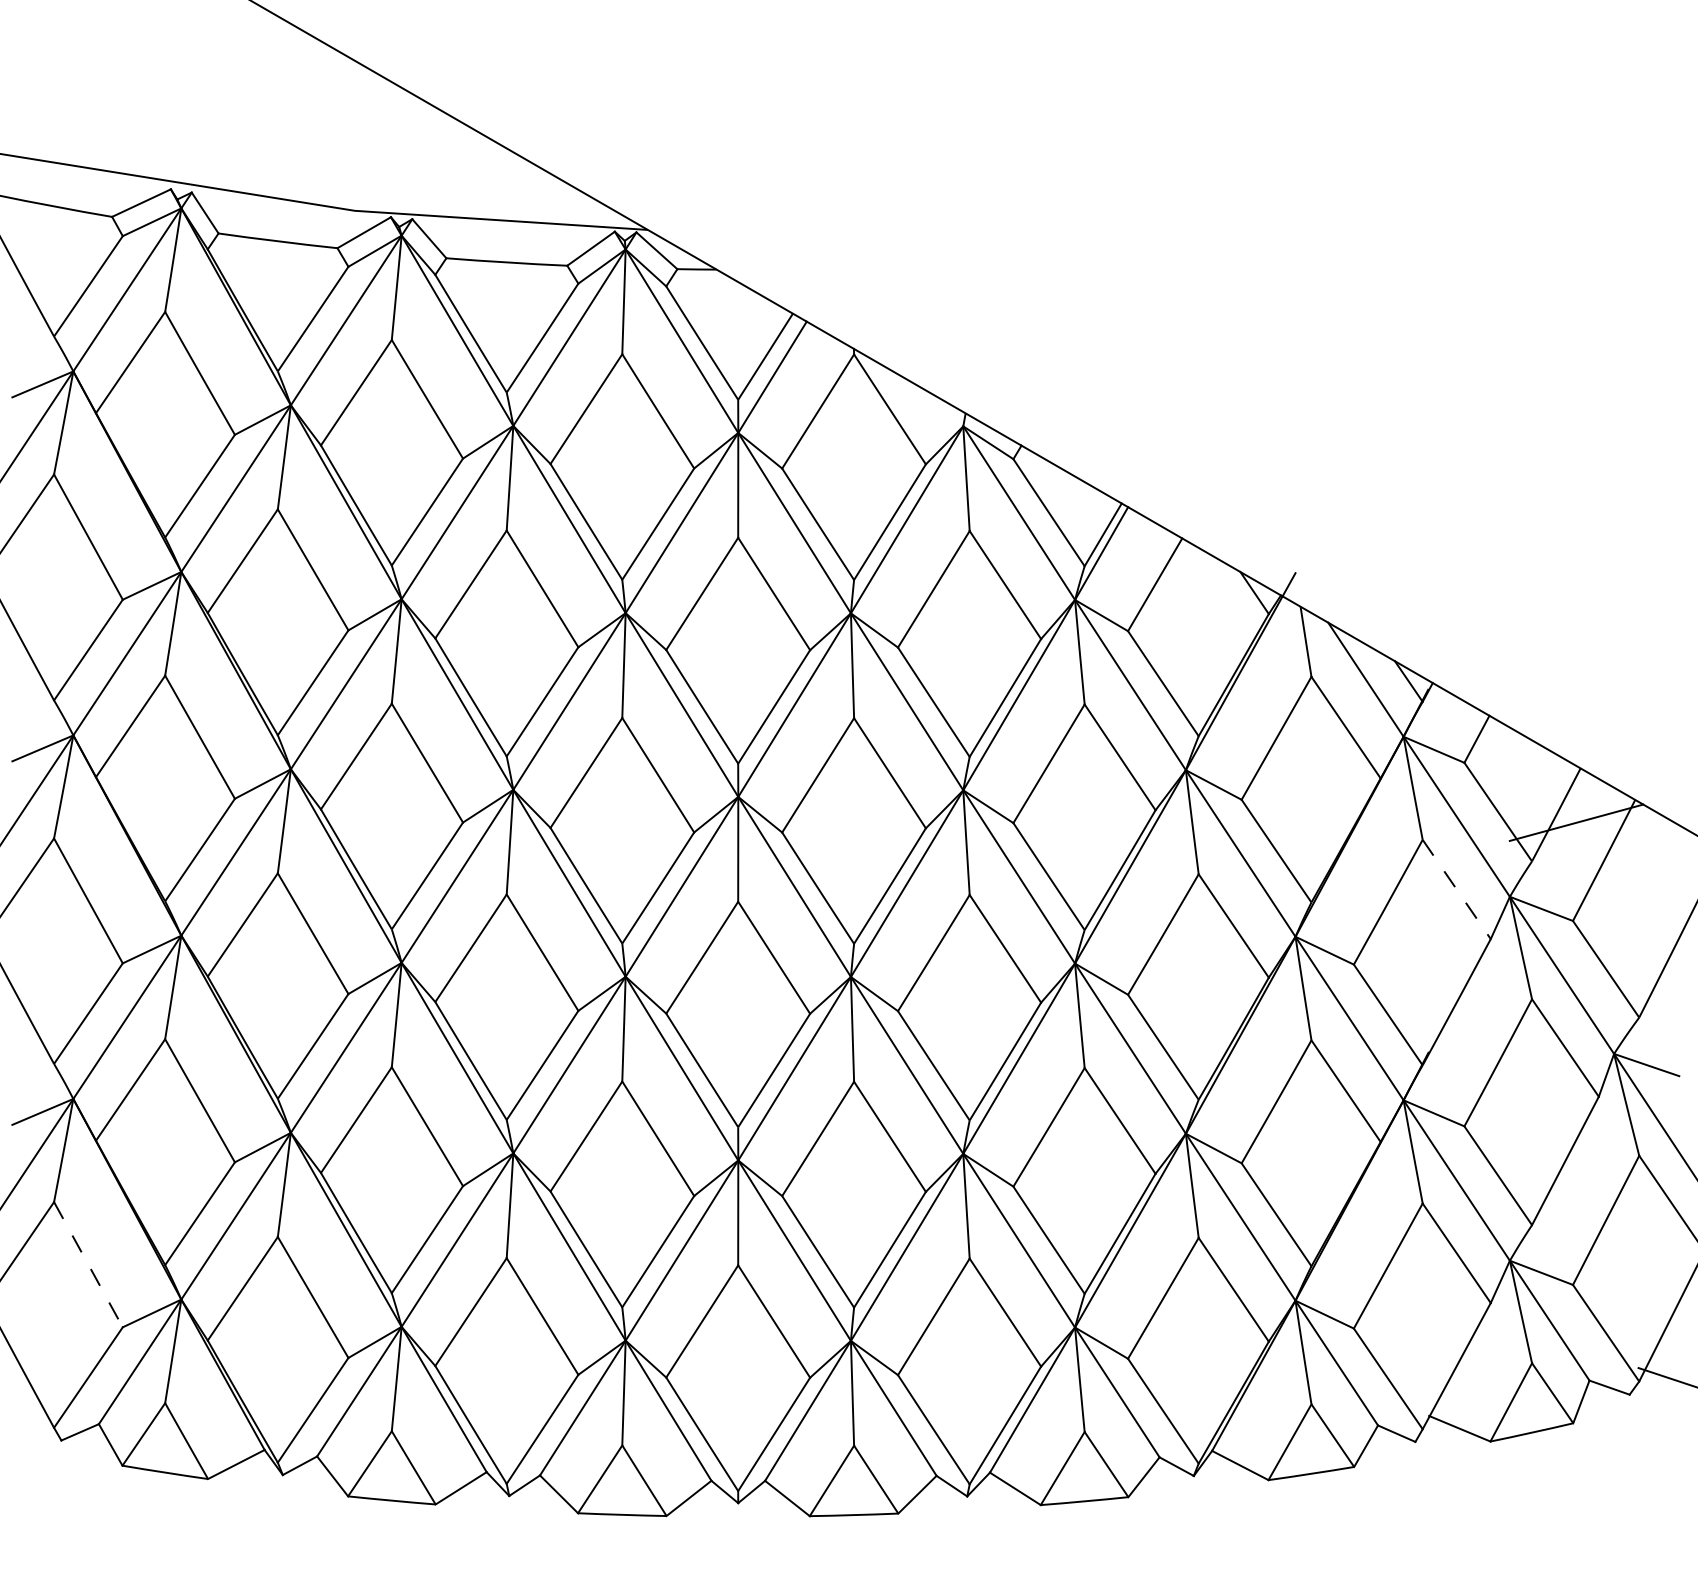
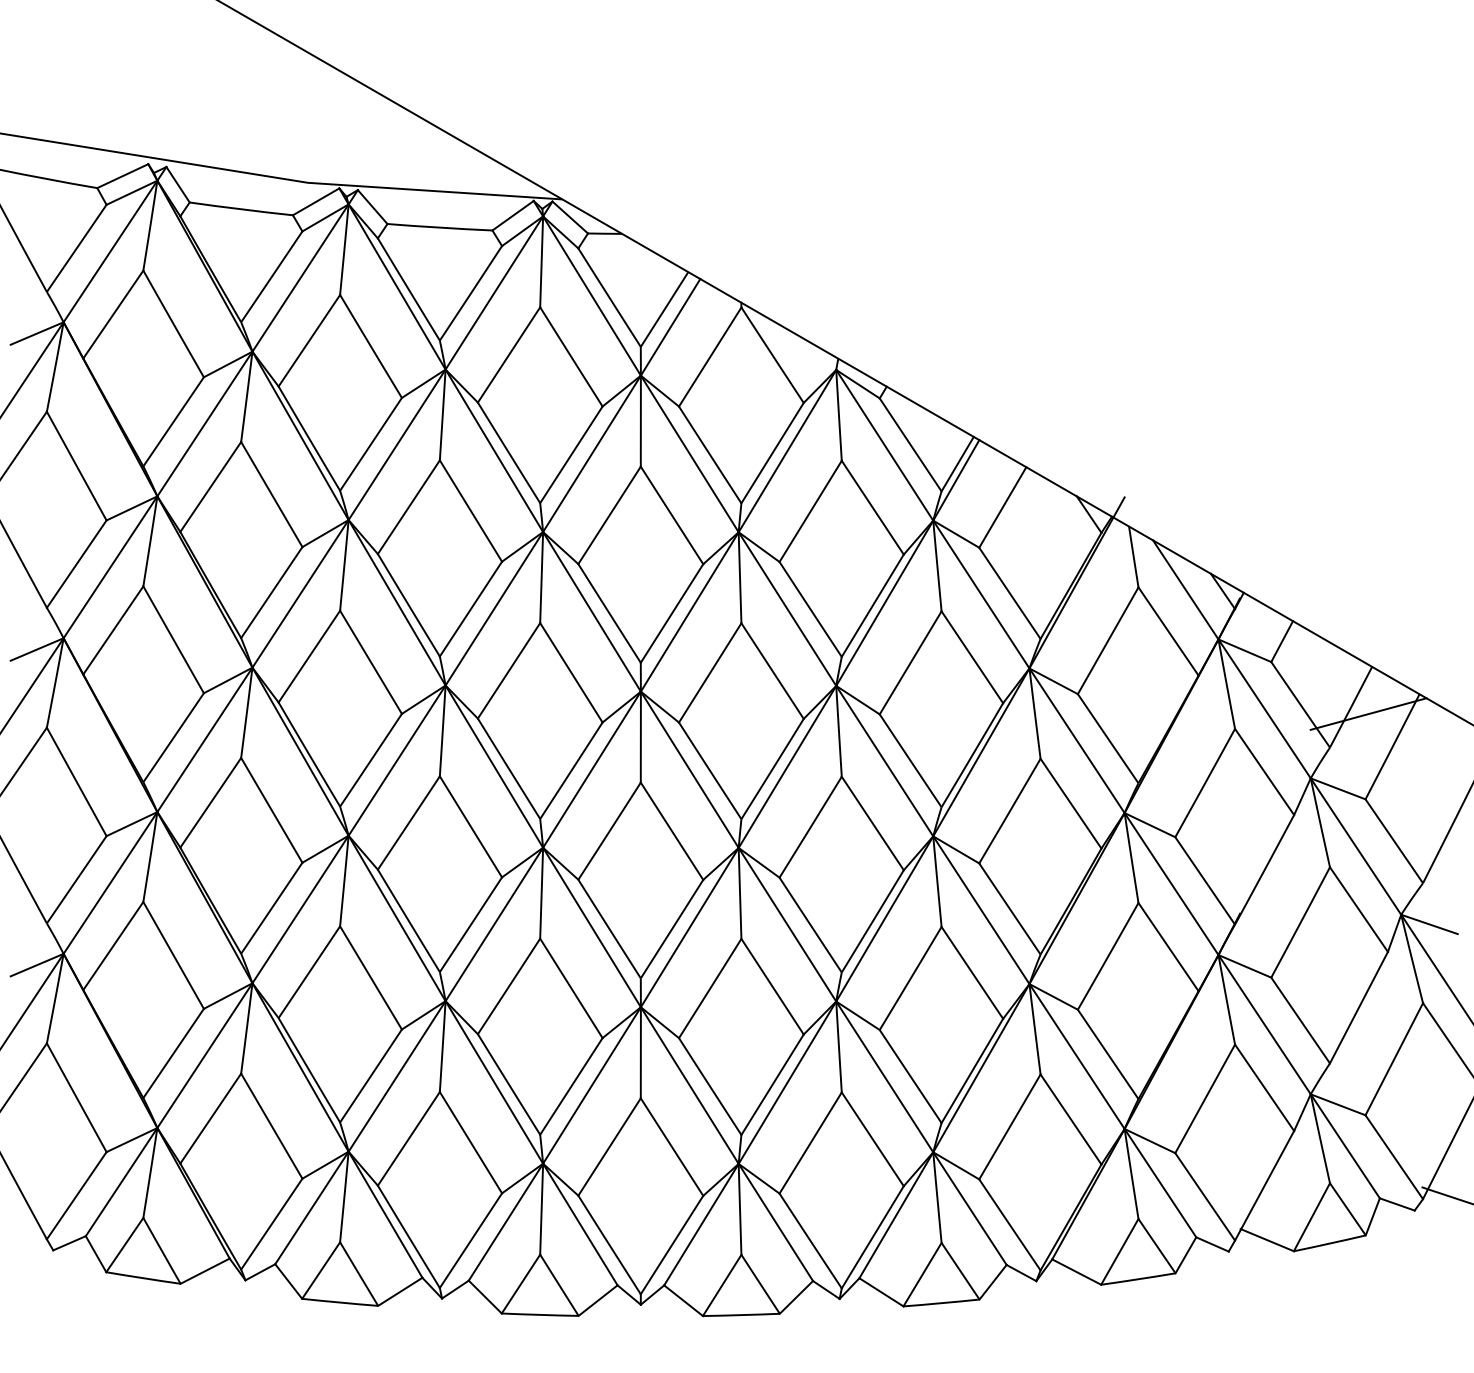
line: (1456, 890) -> (1264, 772), dashed -> solid
line: (88, 1264) -> (76, 1097), dashed -> solid

